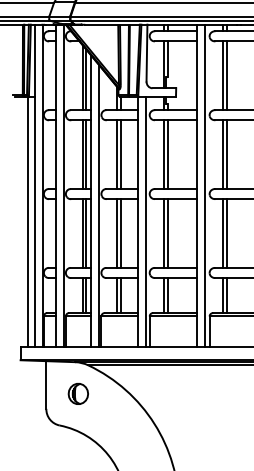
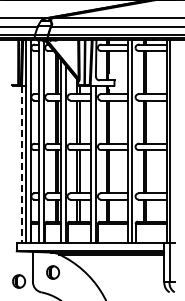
line: (28, 222) -> (21, 164), solid -> dashed
part: (24, 408) -> (19, 281), added

